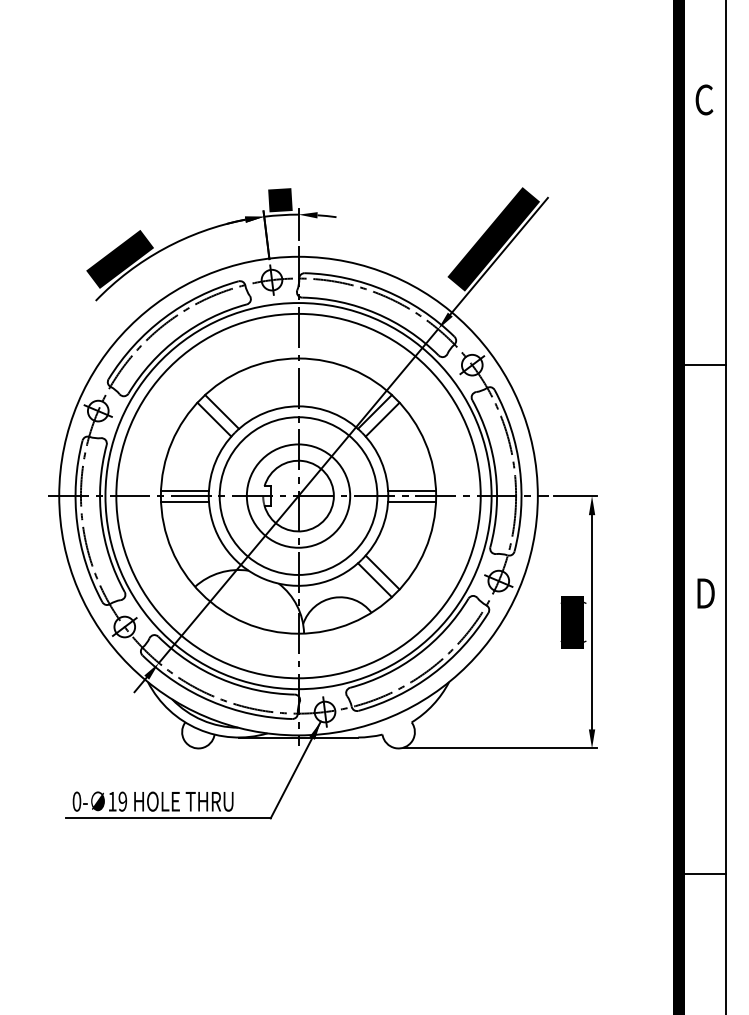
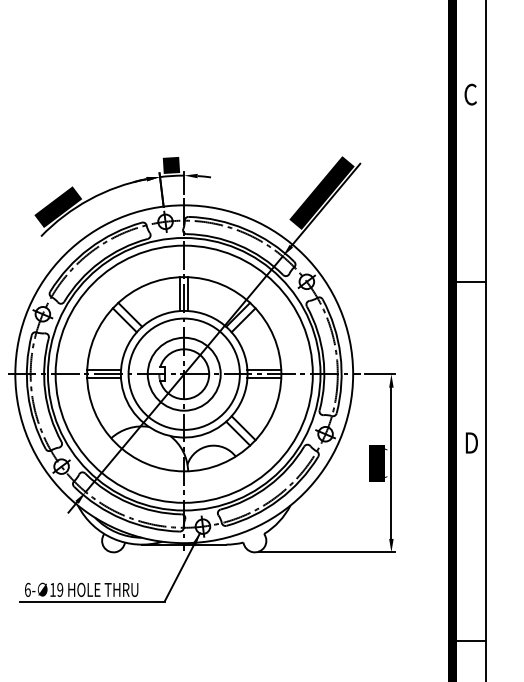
line: (293, 382) -> (180, 294), added
line: (303, 382) -> (187, 294), added
text: (76, 801) -> (27, 589), 0- -> 6-

